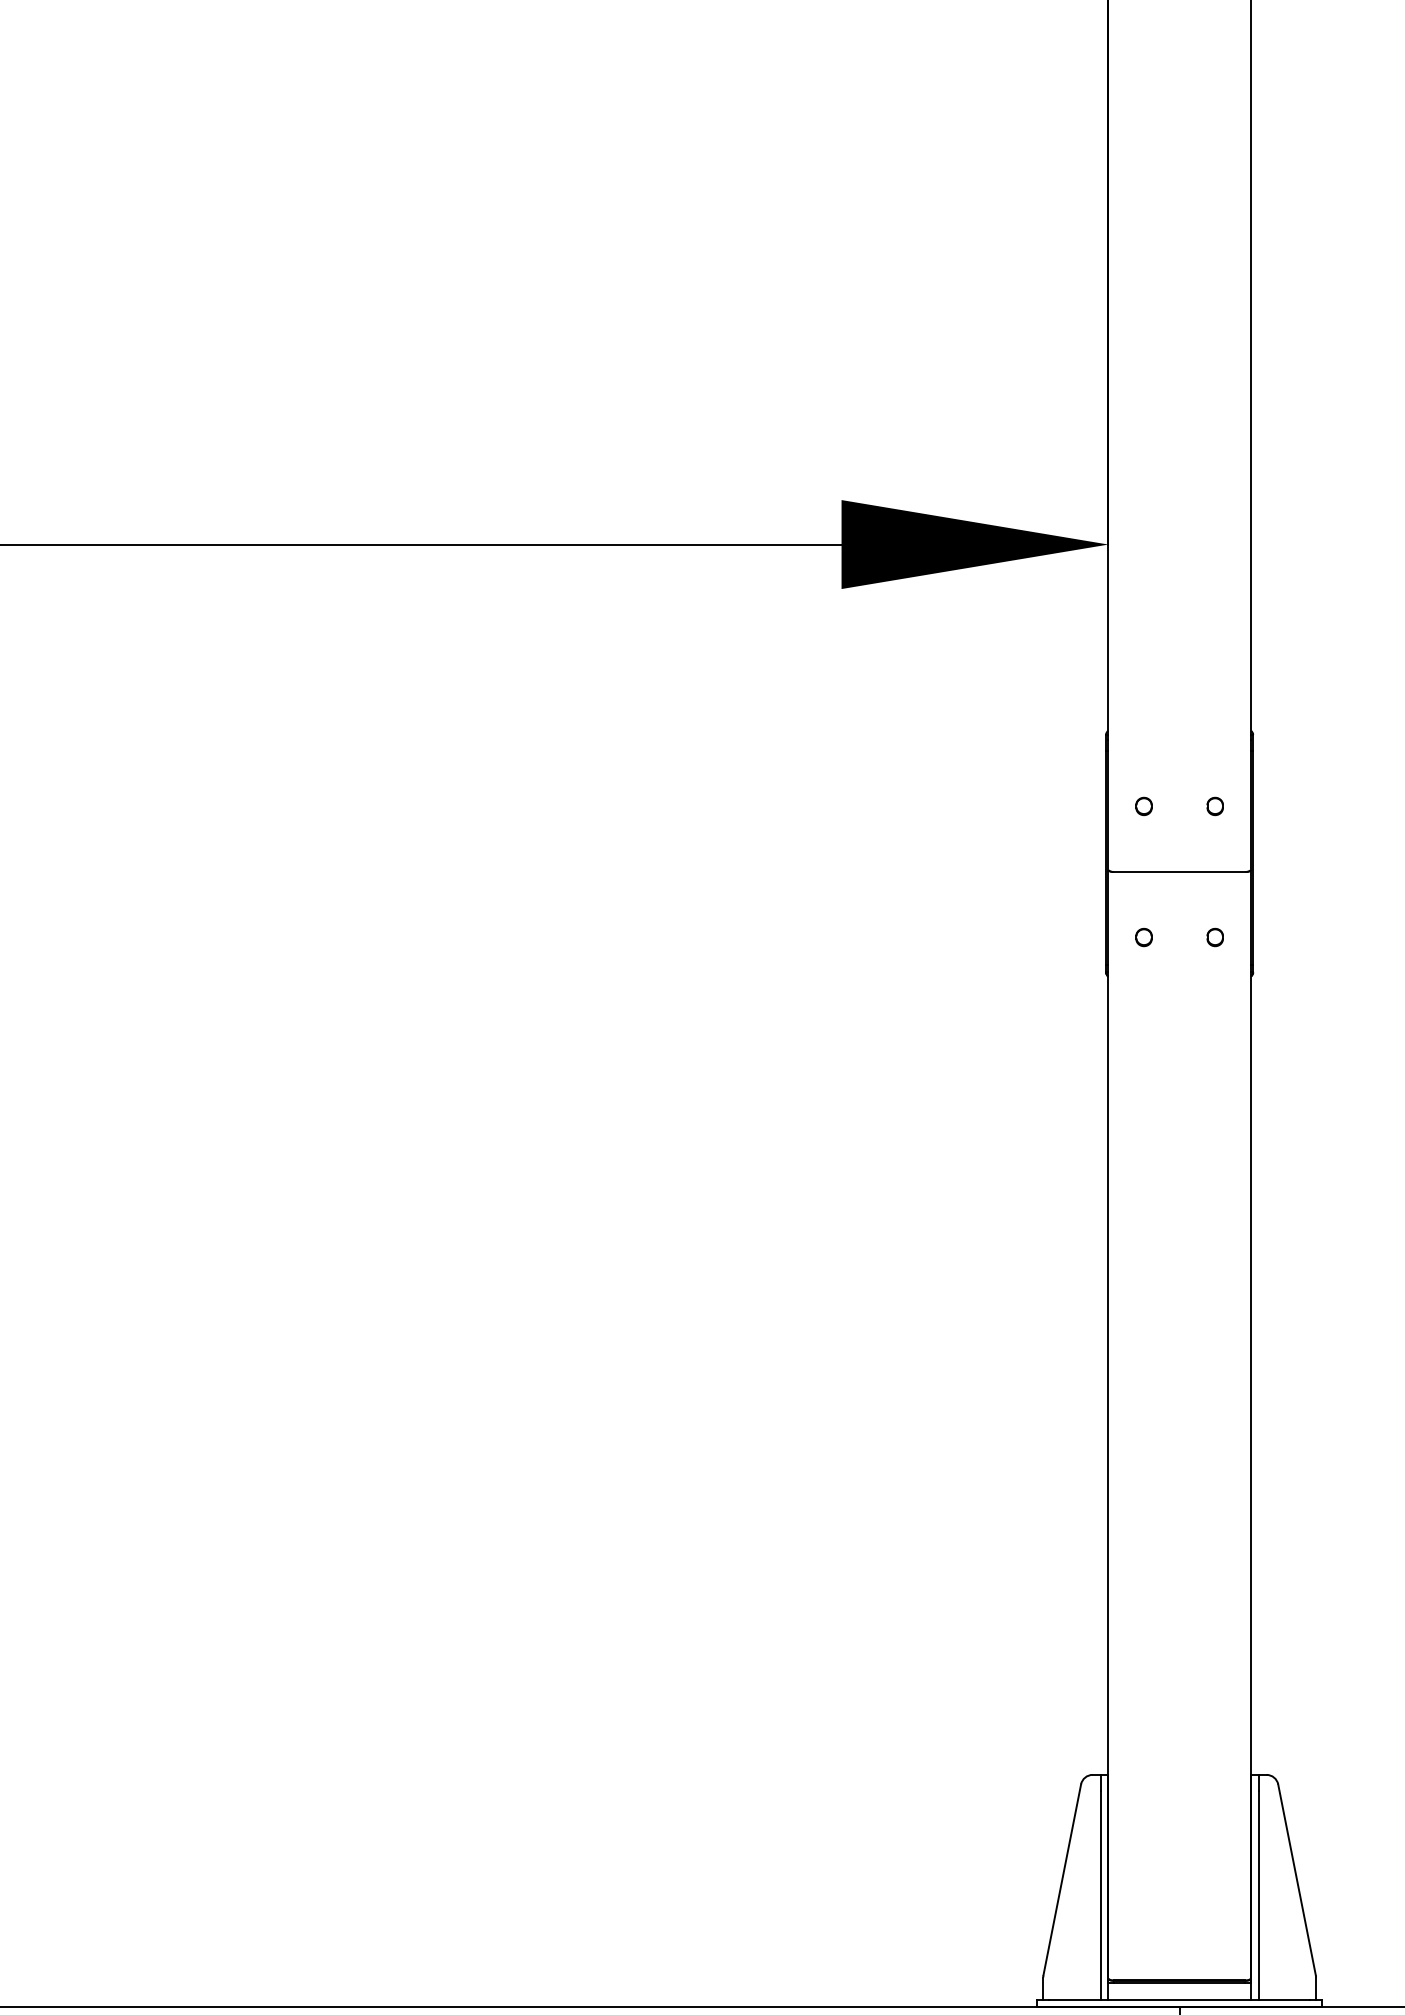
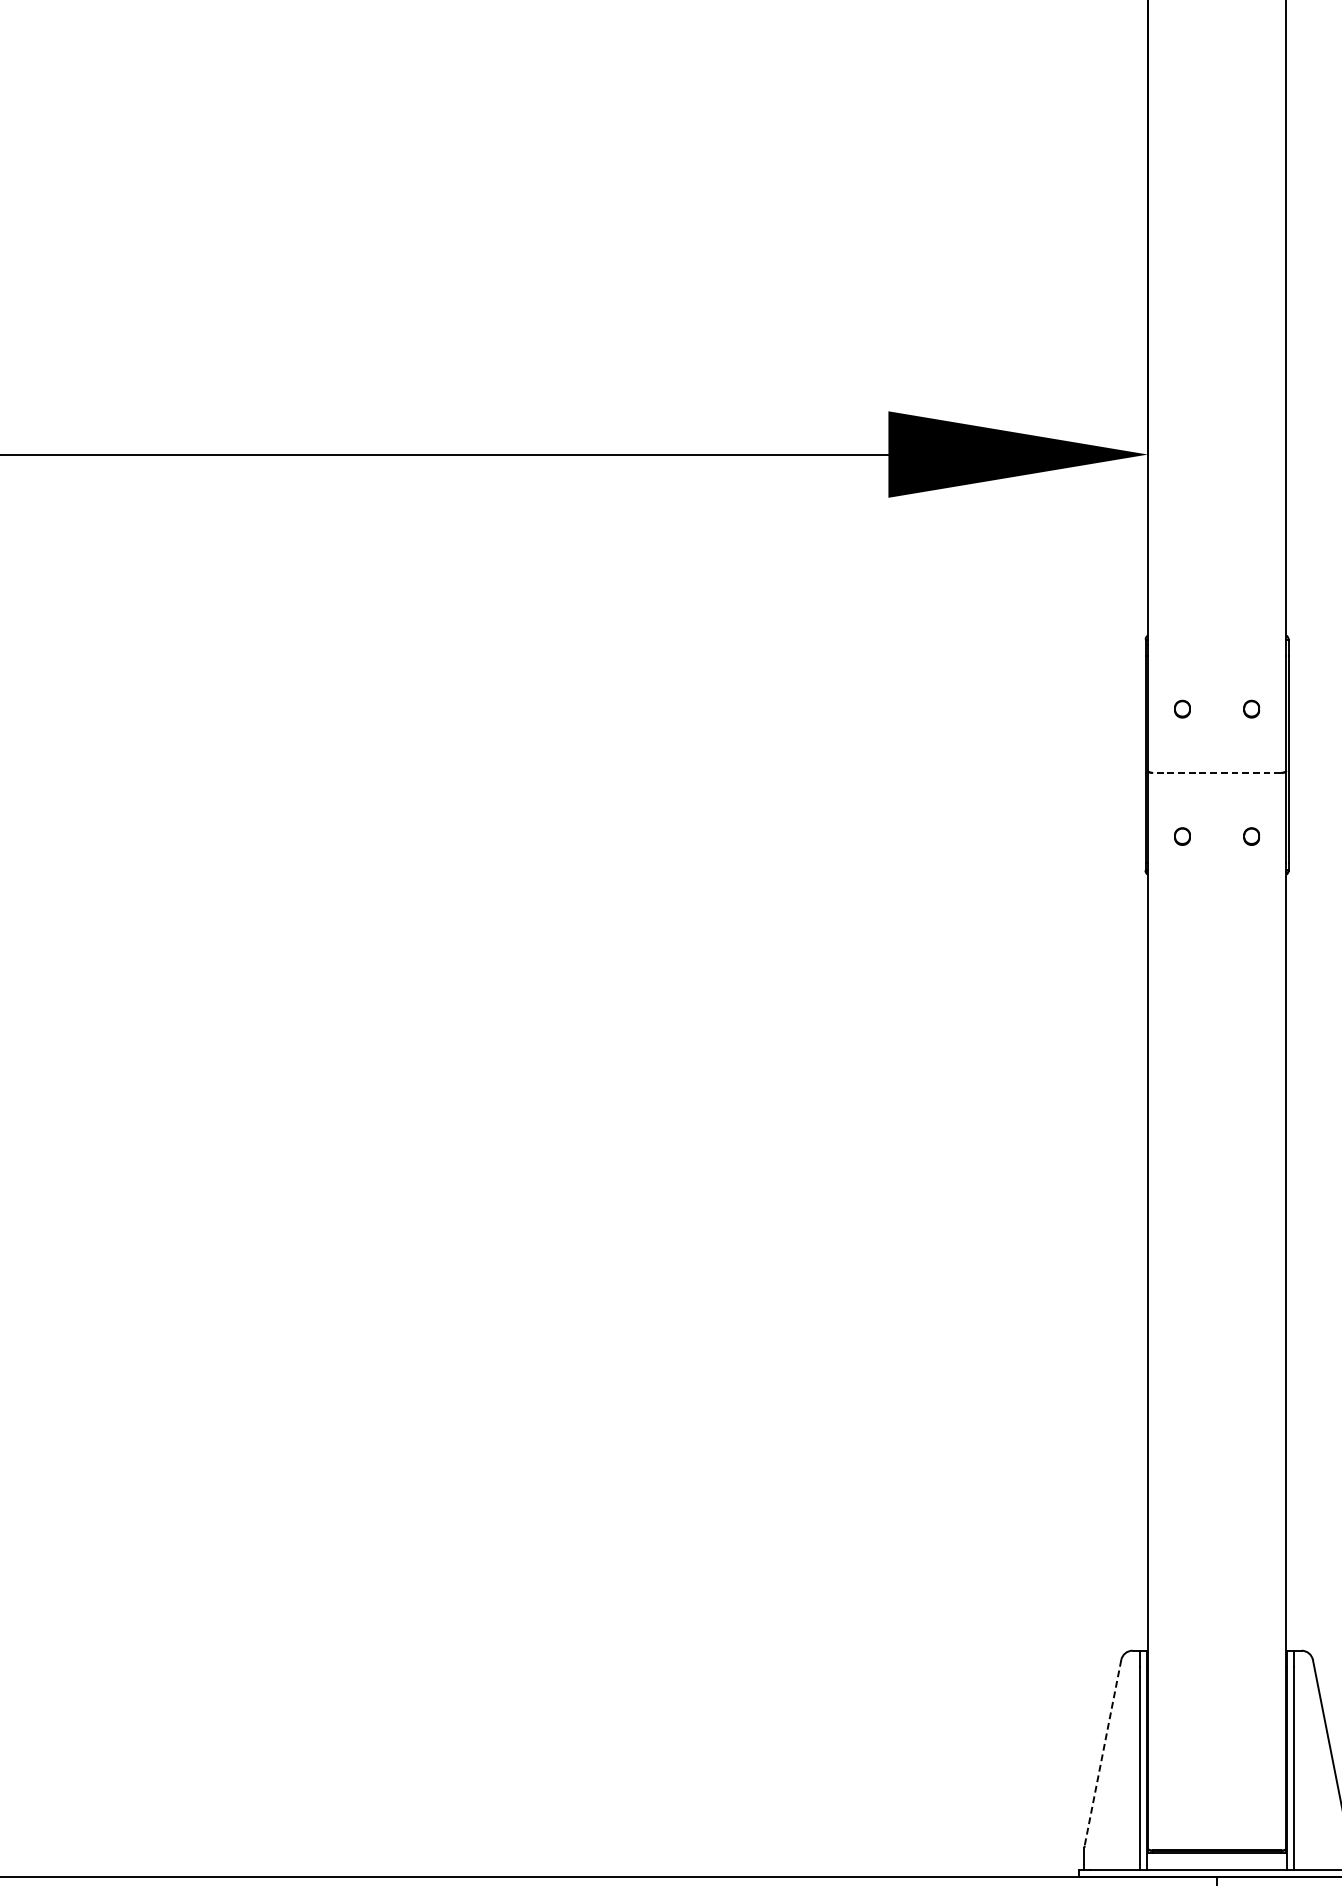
line: (1179, 872) -> (1216, 773), solid -> dashed
line: (1062, 1880) -> (1103, 1753), solid -> dashed

